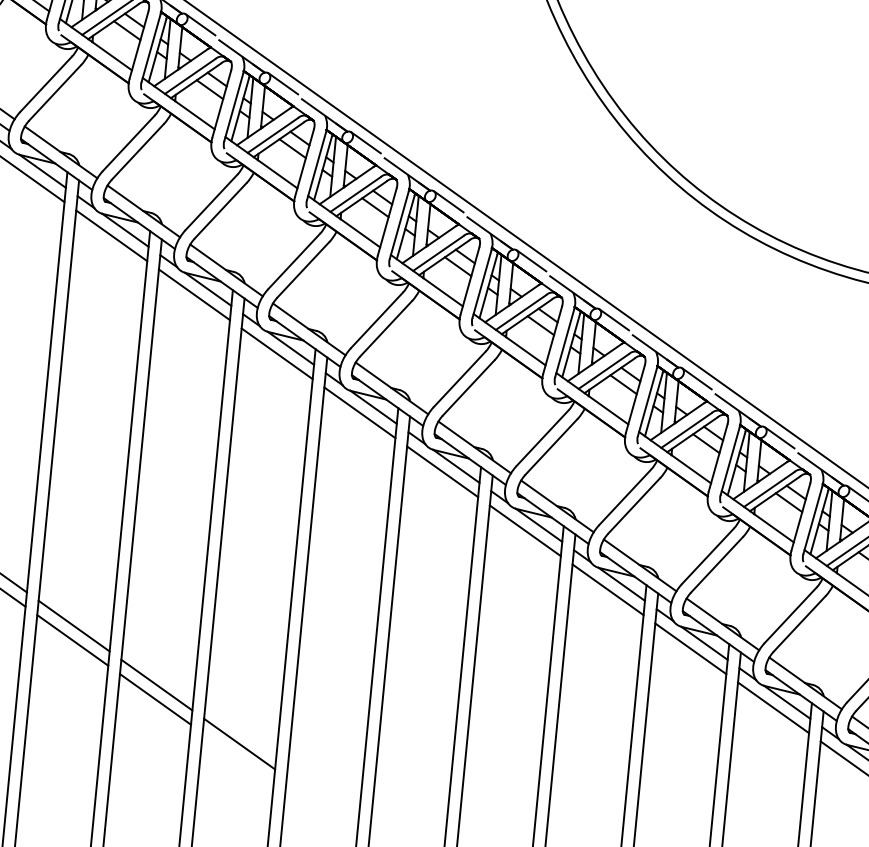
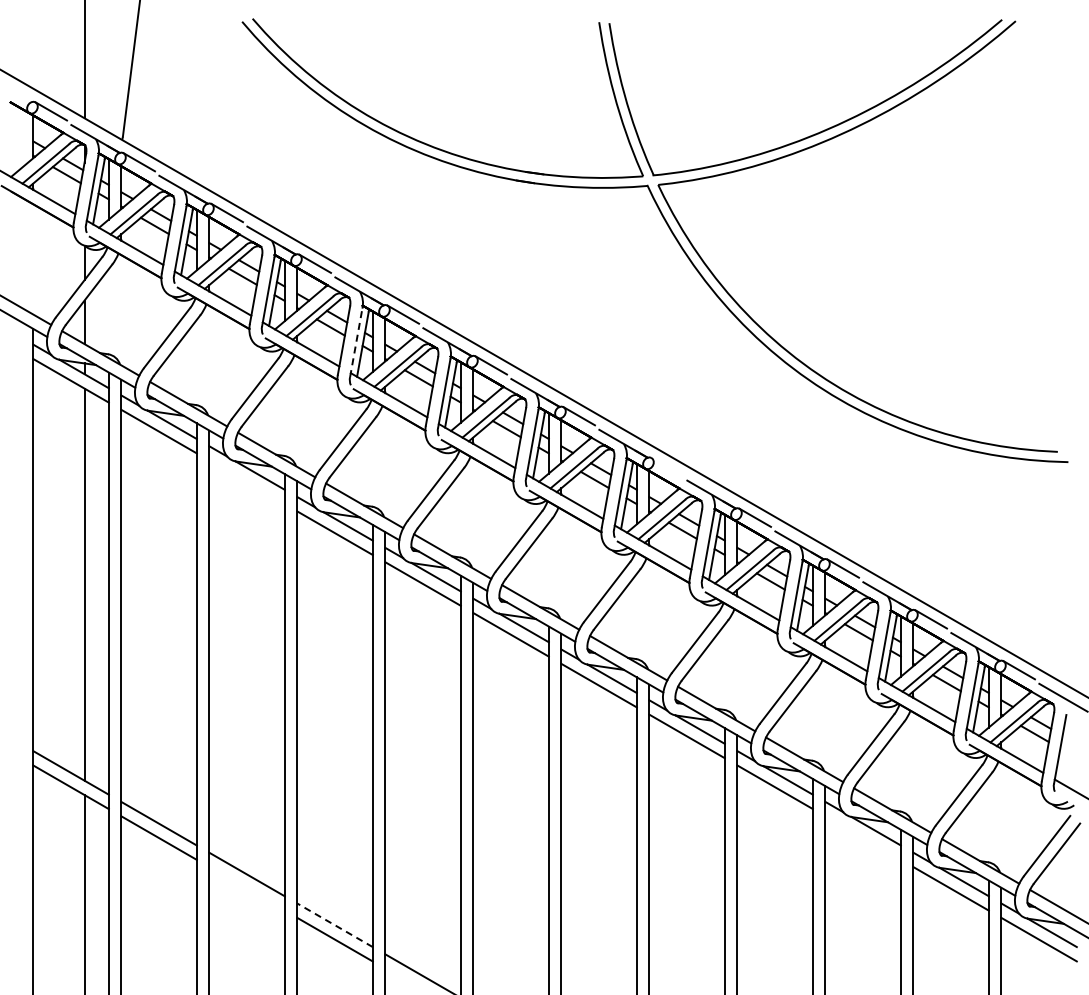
line: (234, 107) -> (356, 342), solid -> dashed
line: (111, 235) -> (246, 482), removed
line: (531, 260) -> (667, 466), removed
line: (72, 639) -> (246, 888), removed
line: (690, 648) -> (862, 837), removed
line: (157, 685) -> (335, 925), solid -> dashed

